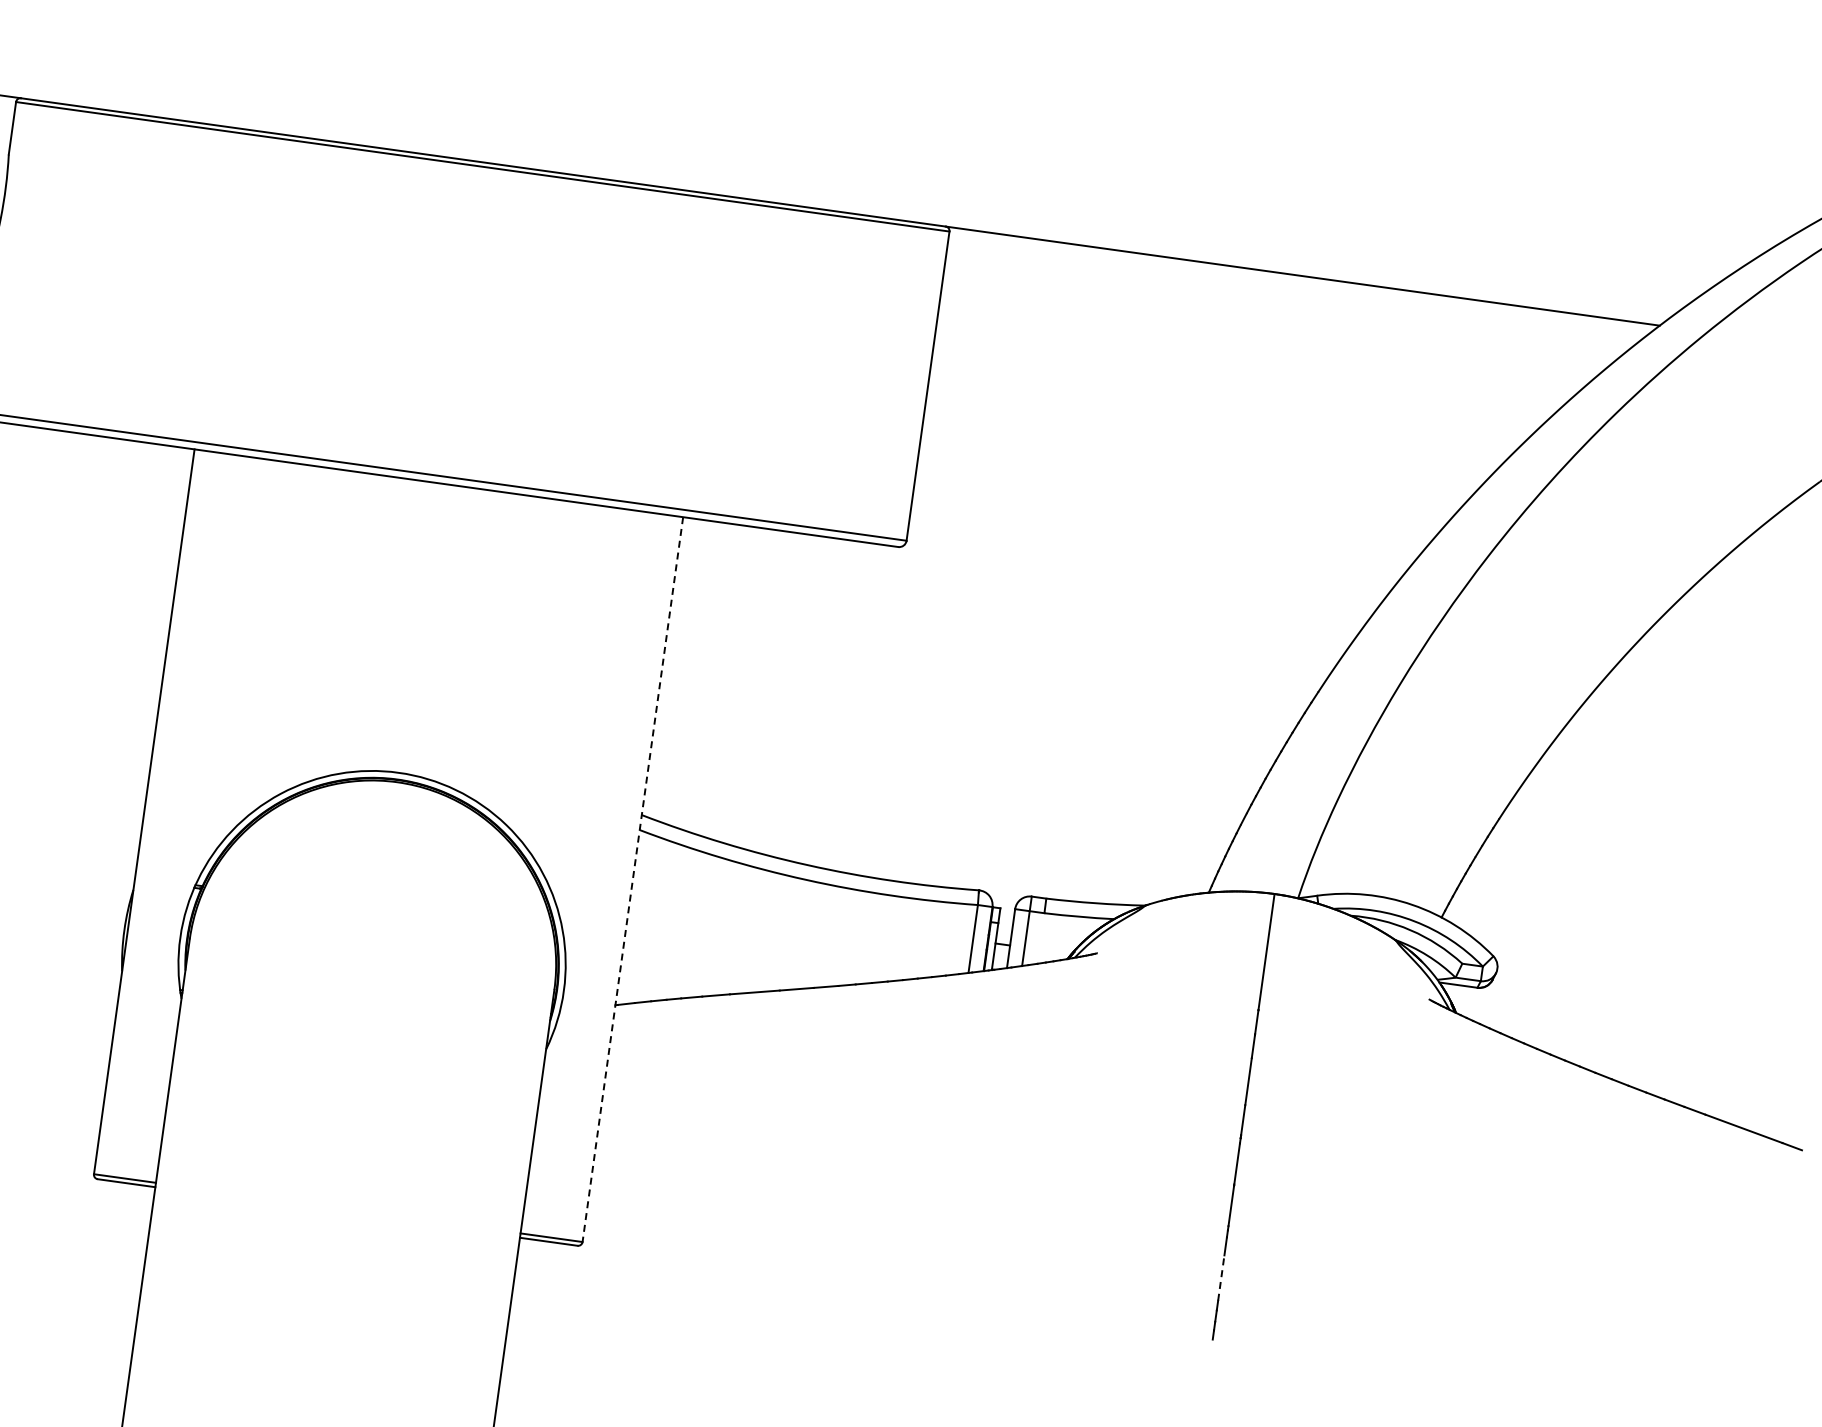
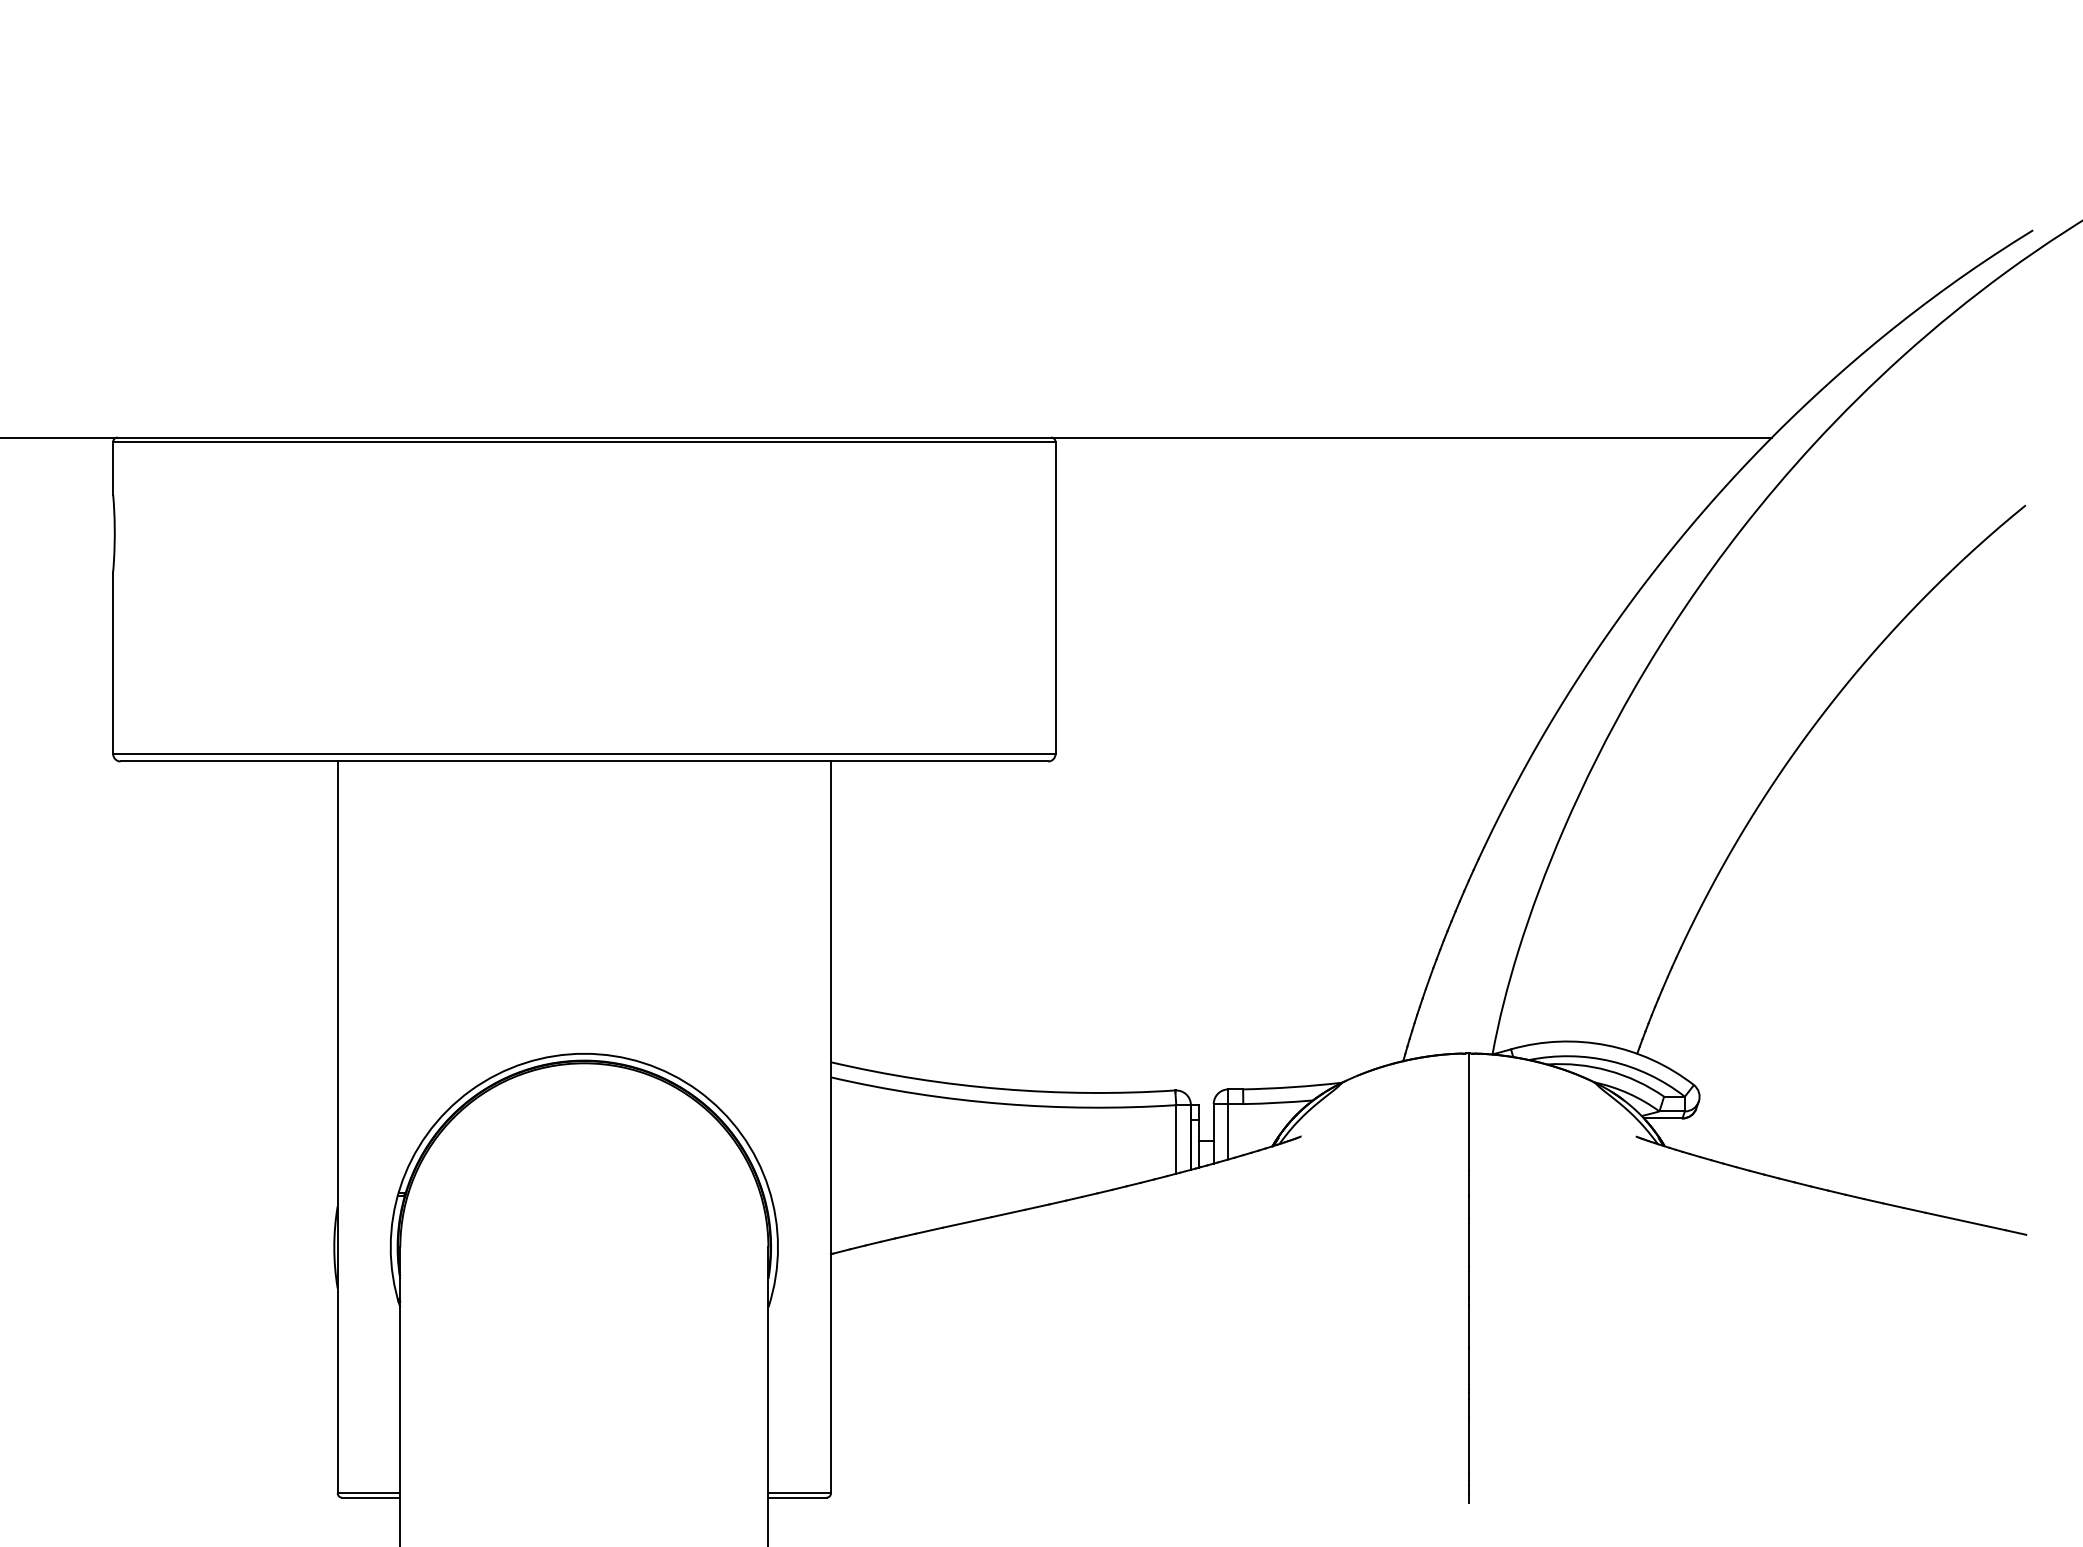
line: (632, 879) -> (830, 1127), dashed -> solid
line: (1221, 1278) -> (1468, 1441), dashed -> solid

